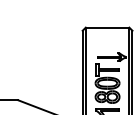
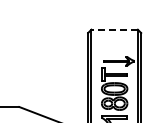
line: (107, 27) -> (114, 29), solid -> dashed

